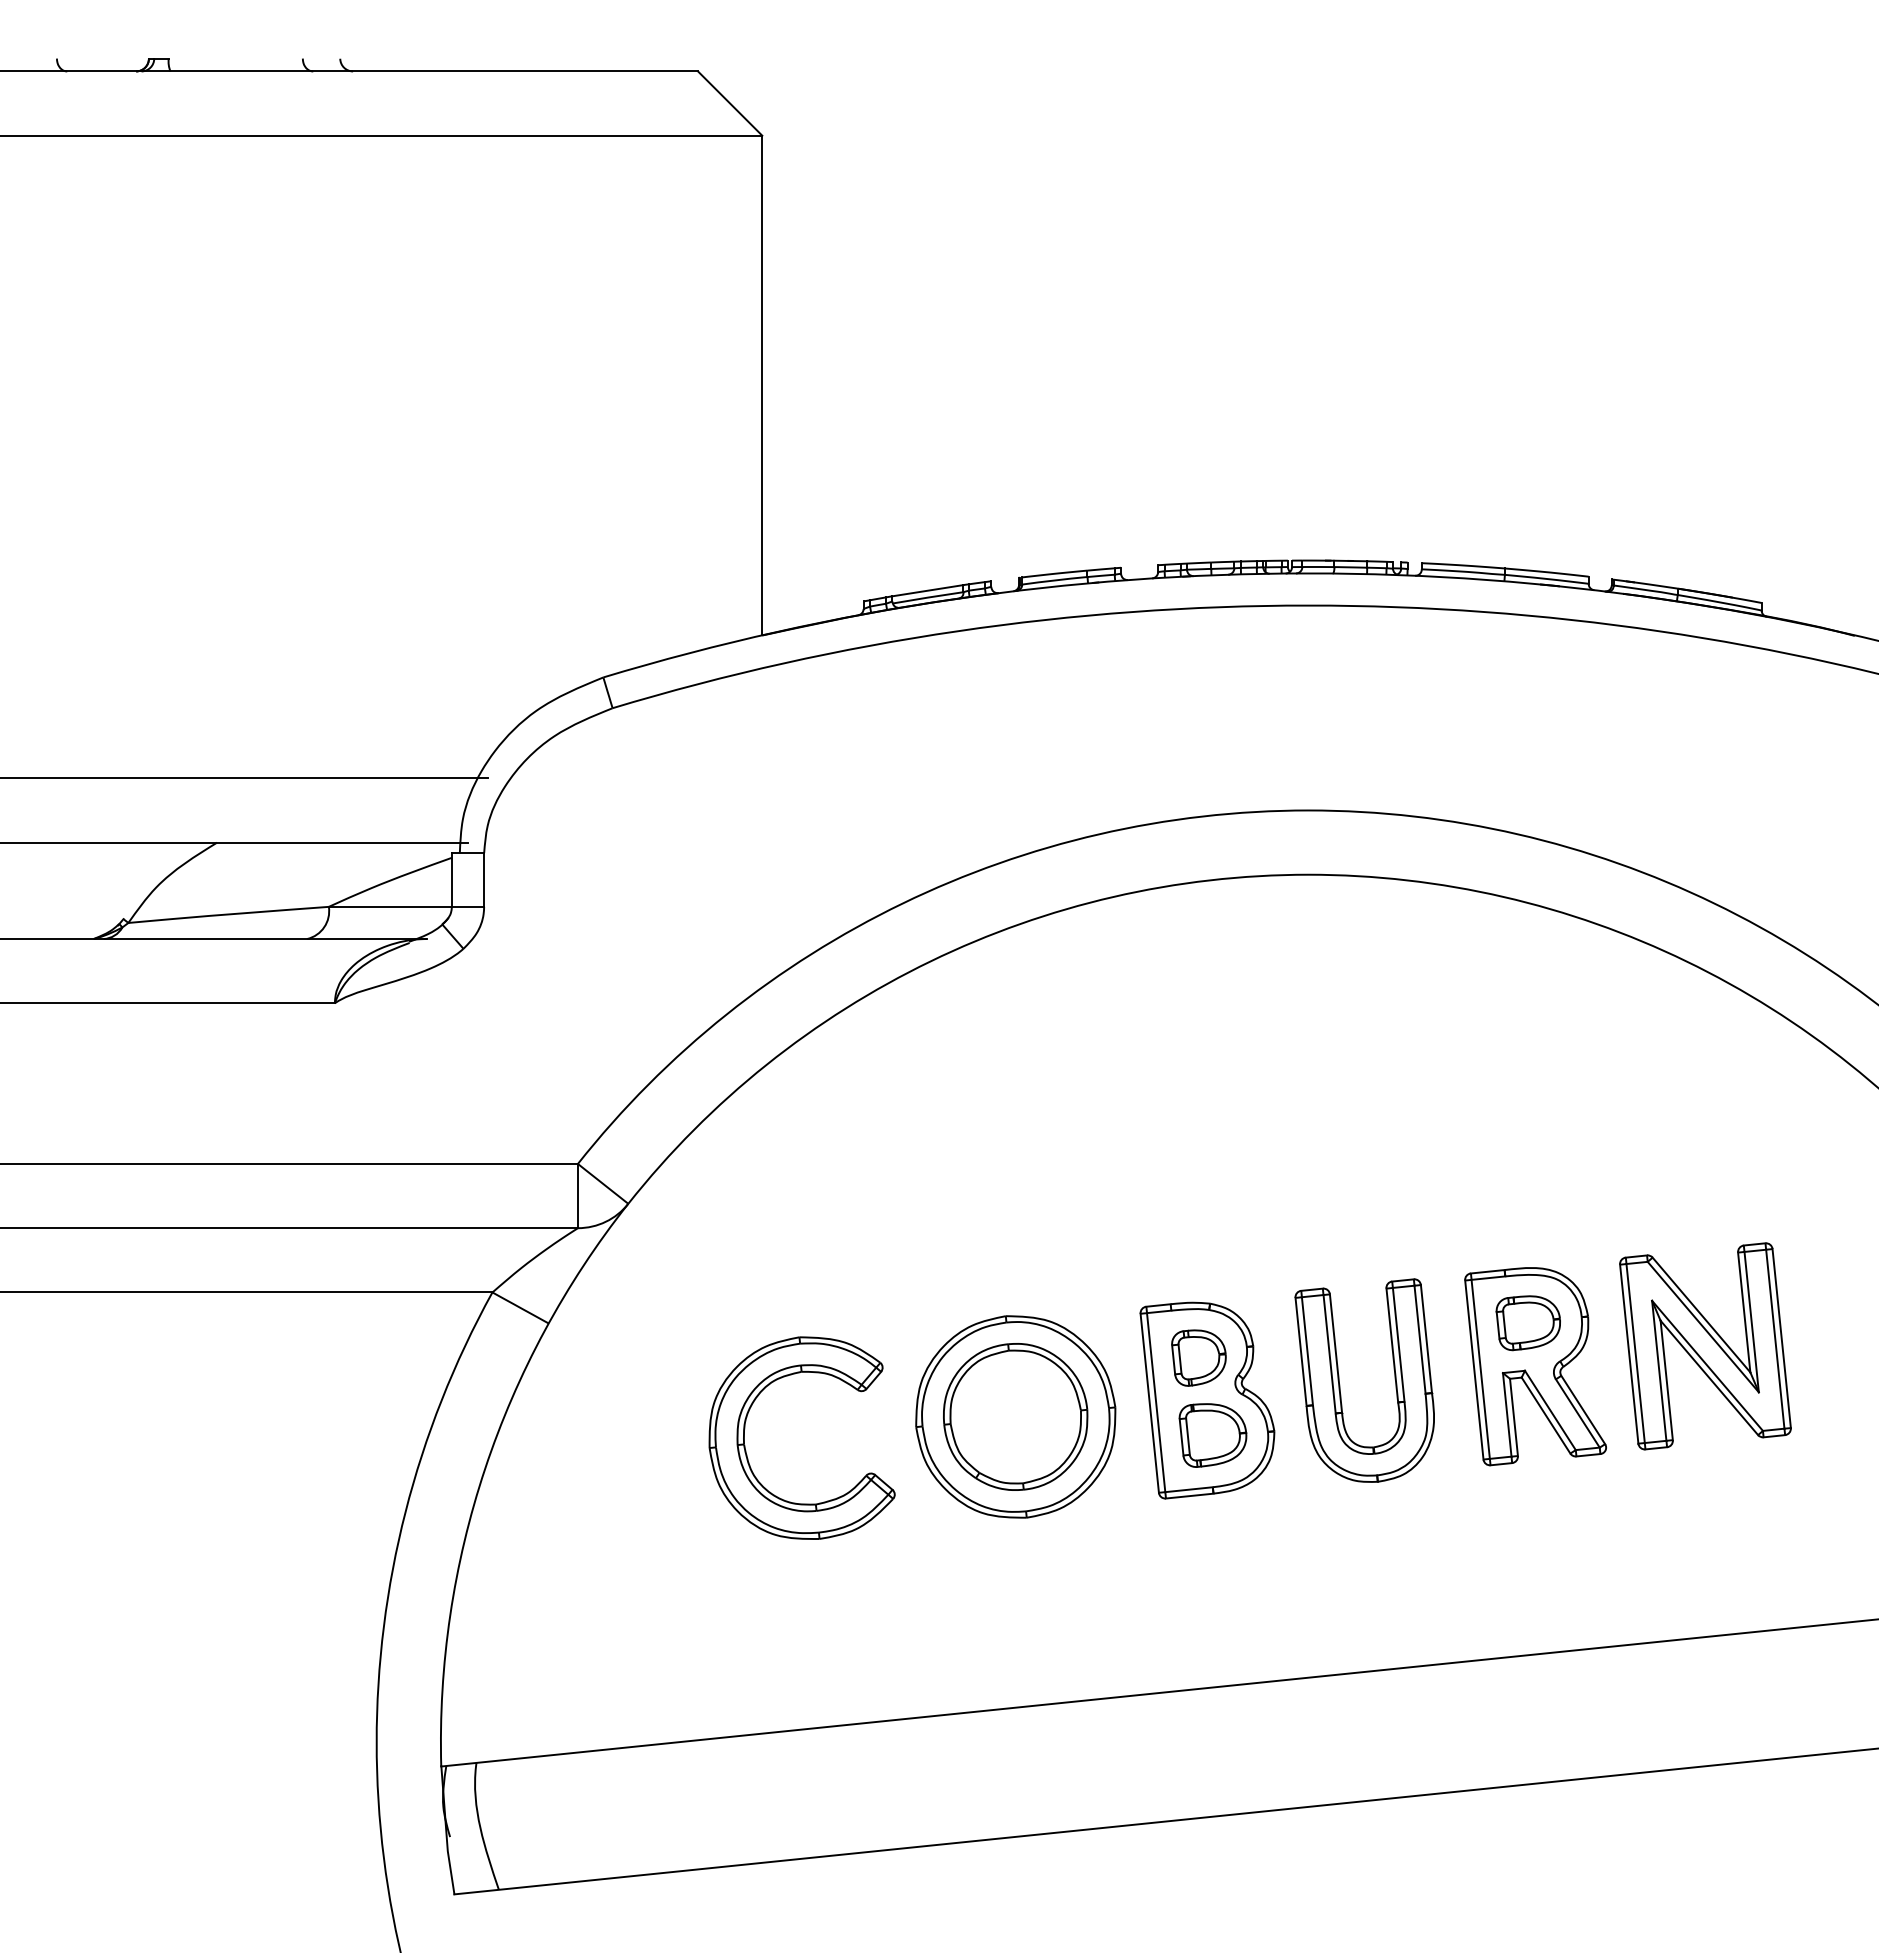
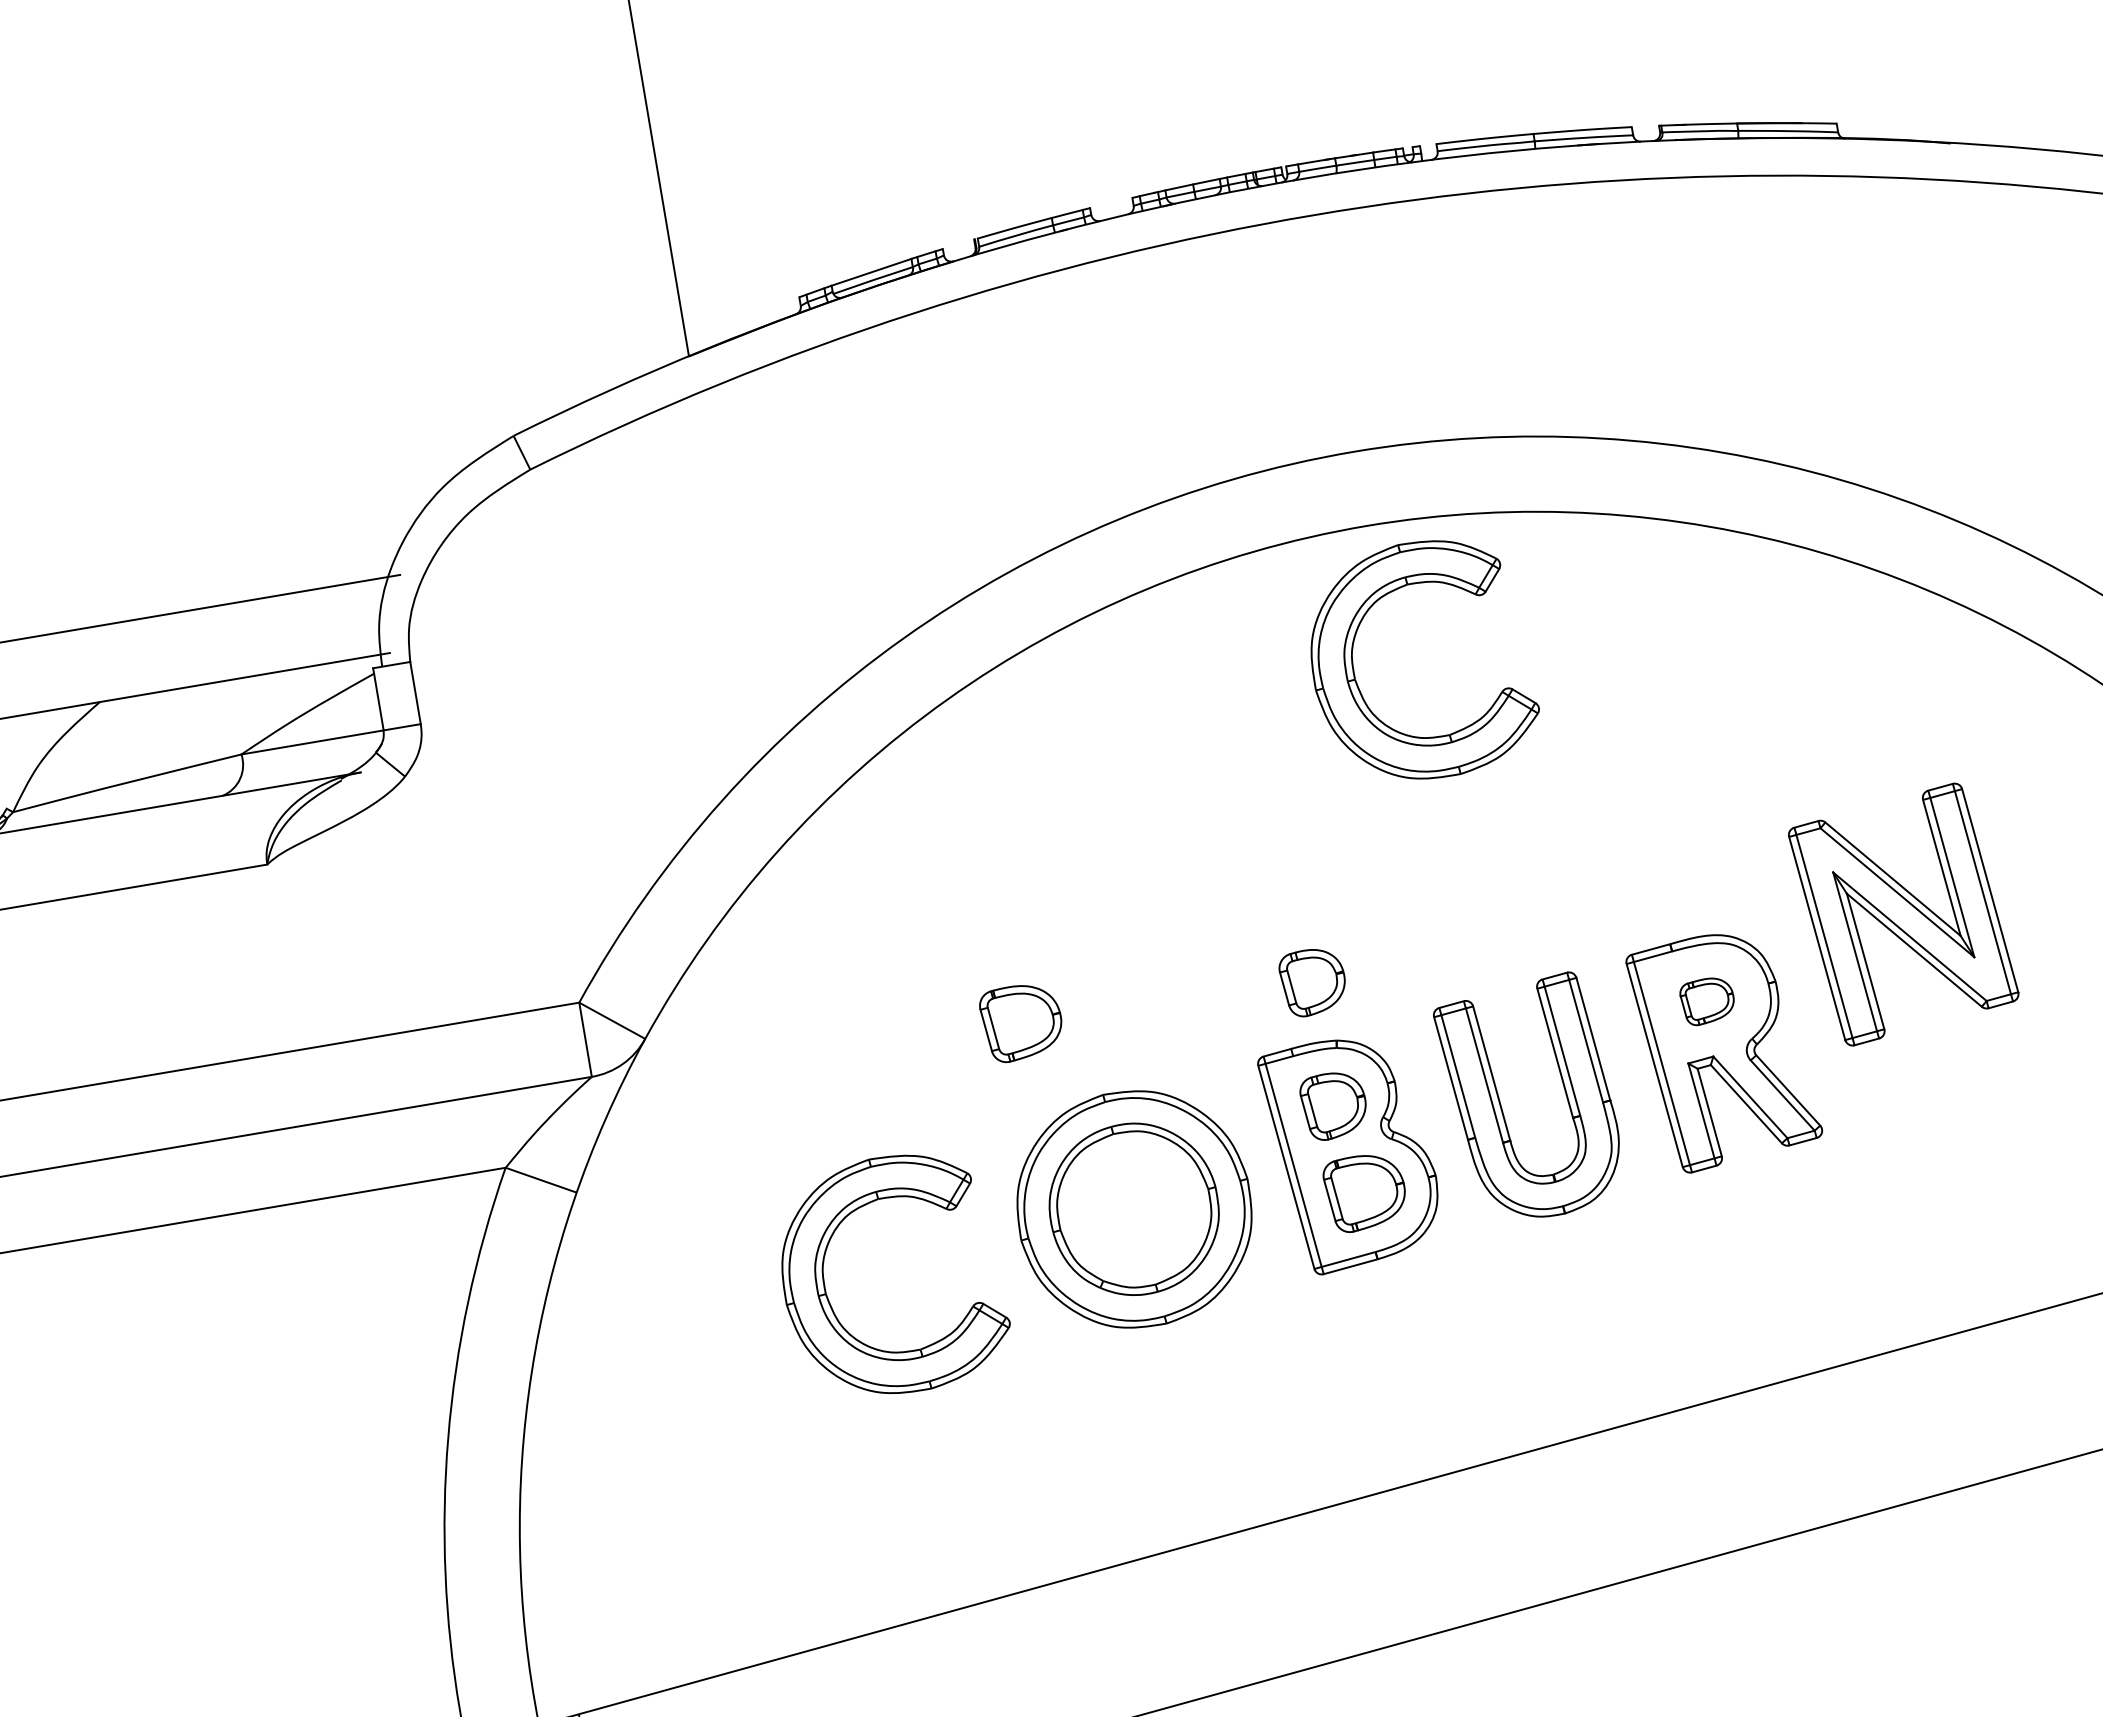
part: (1279, 1008) -> (1359, 686), added
part: (947, 1243) -> (1021, 1022), added
part: (1198, 1250) -> (1312, 981), added
part: (1527, 1323) -> (1707, 1001), size x0.7
part: (1705, 1346) -> (1903, 914), moved

